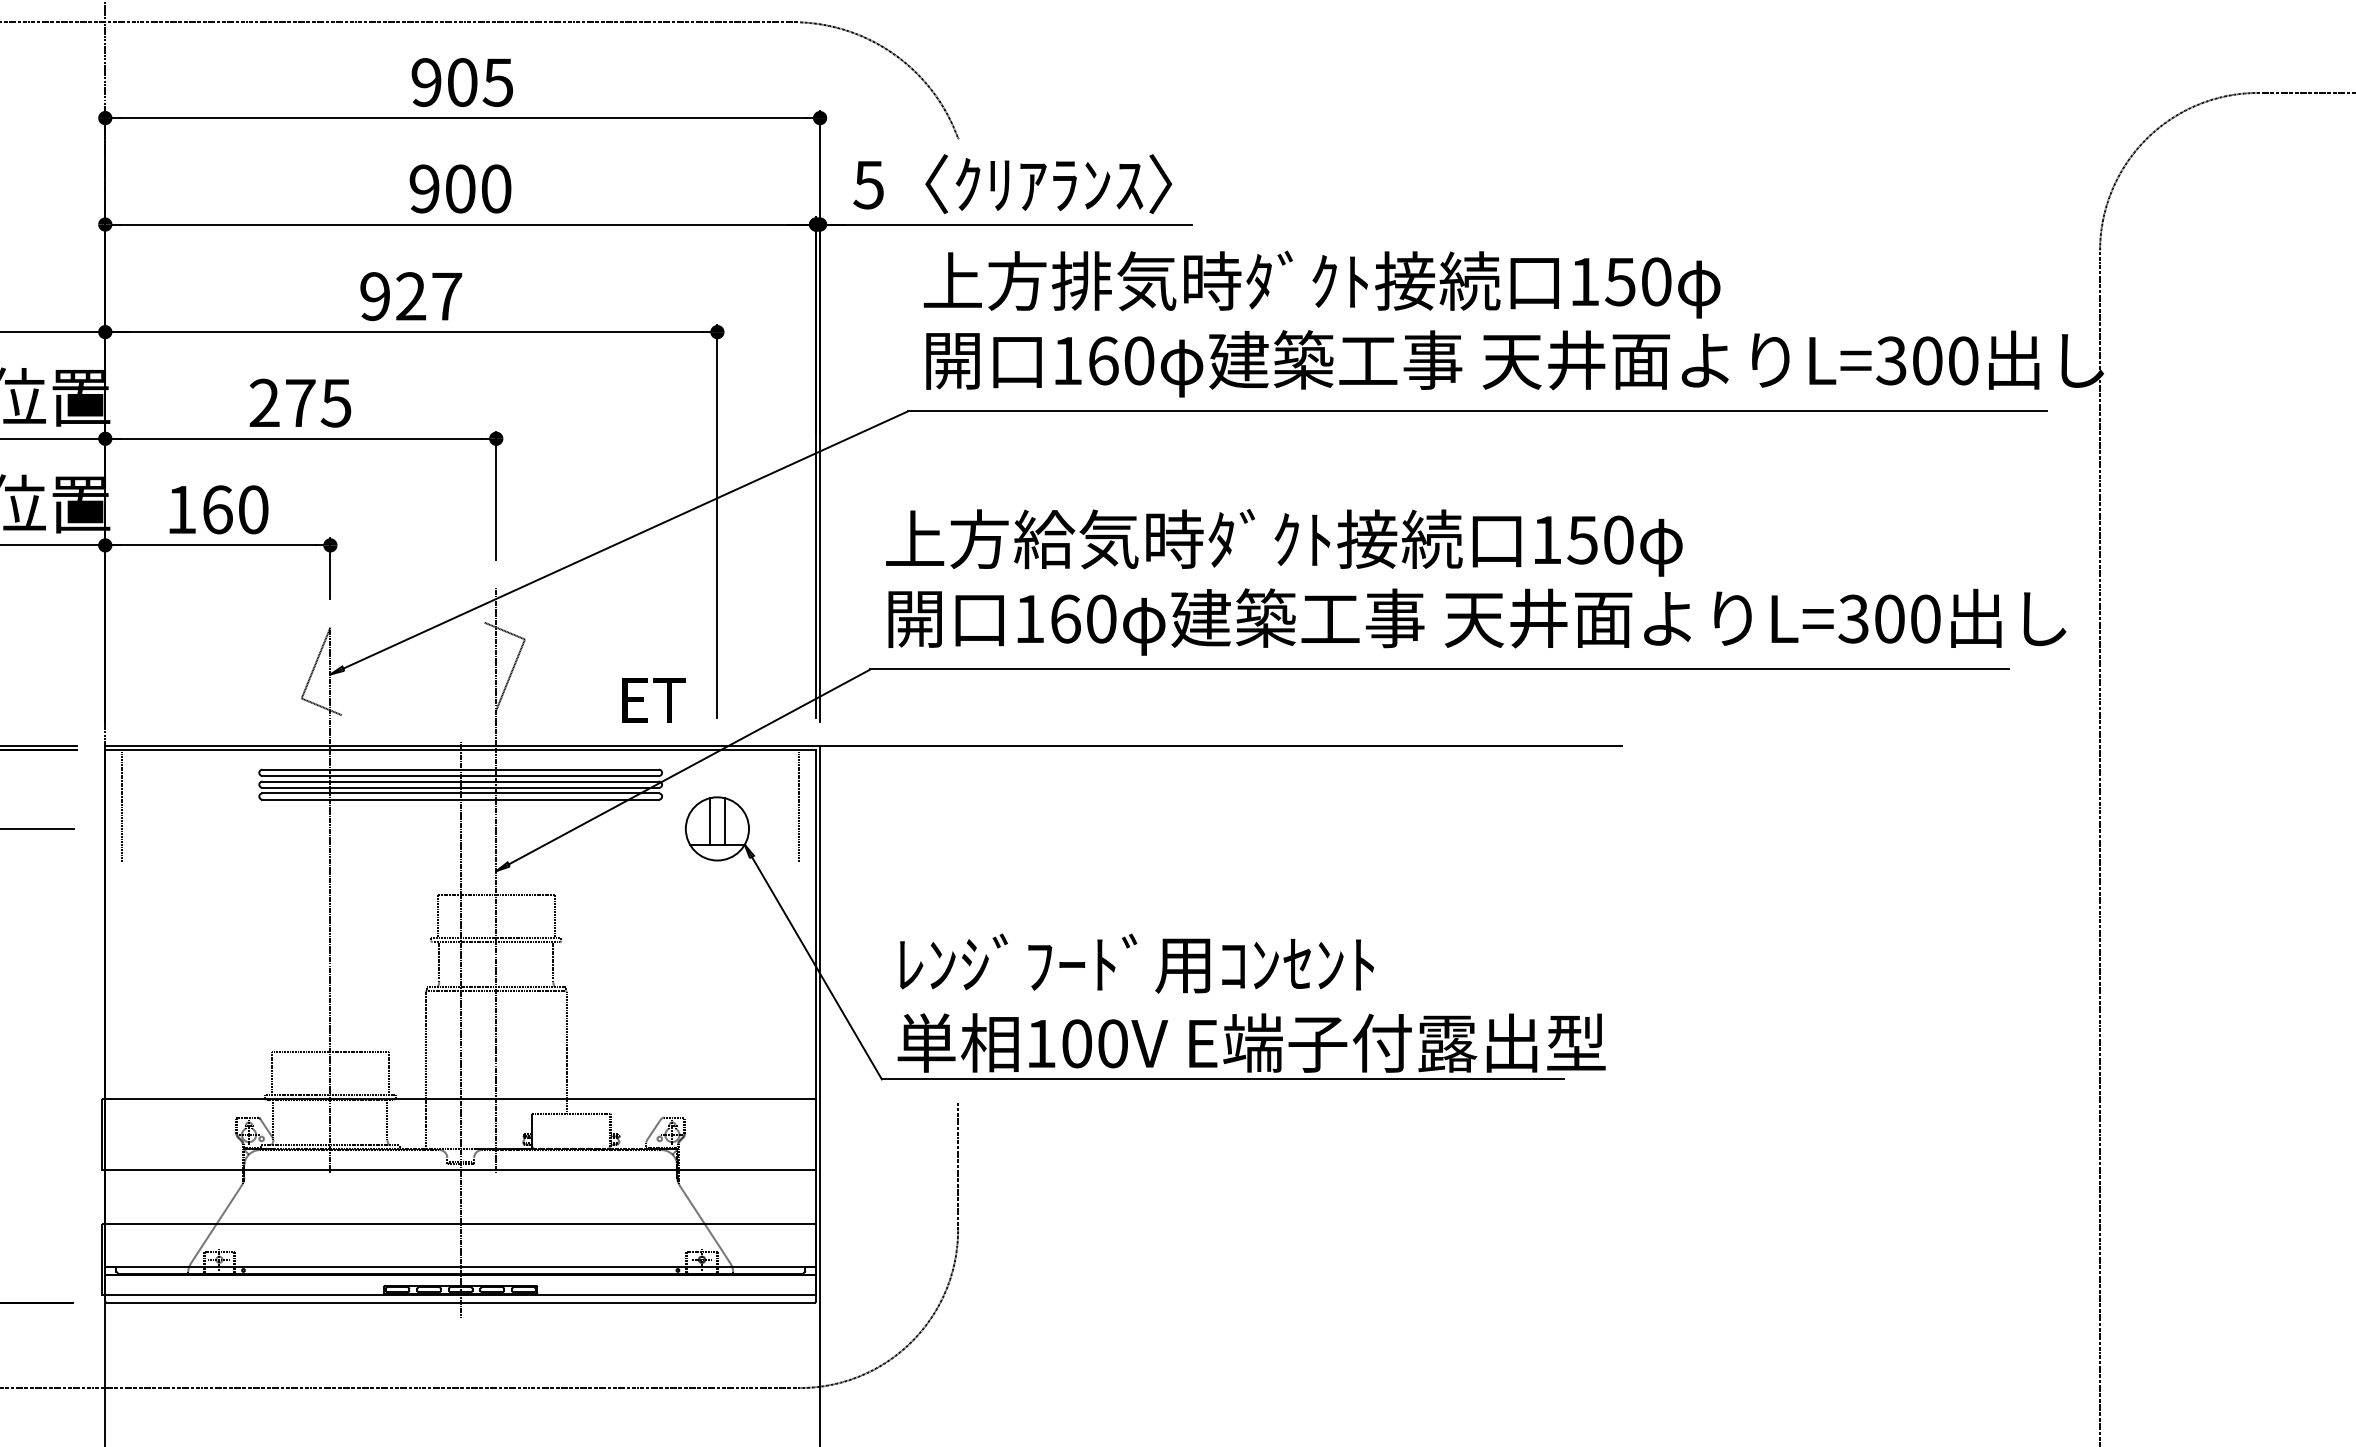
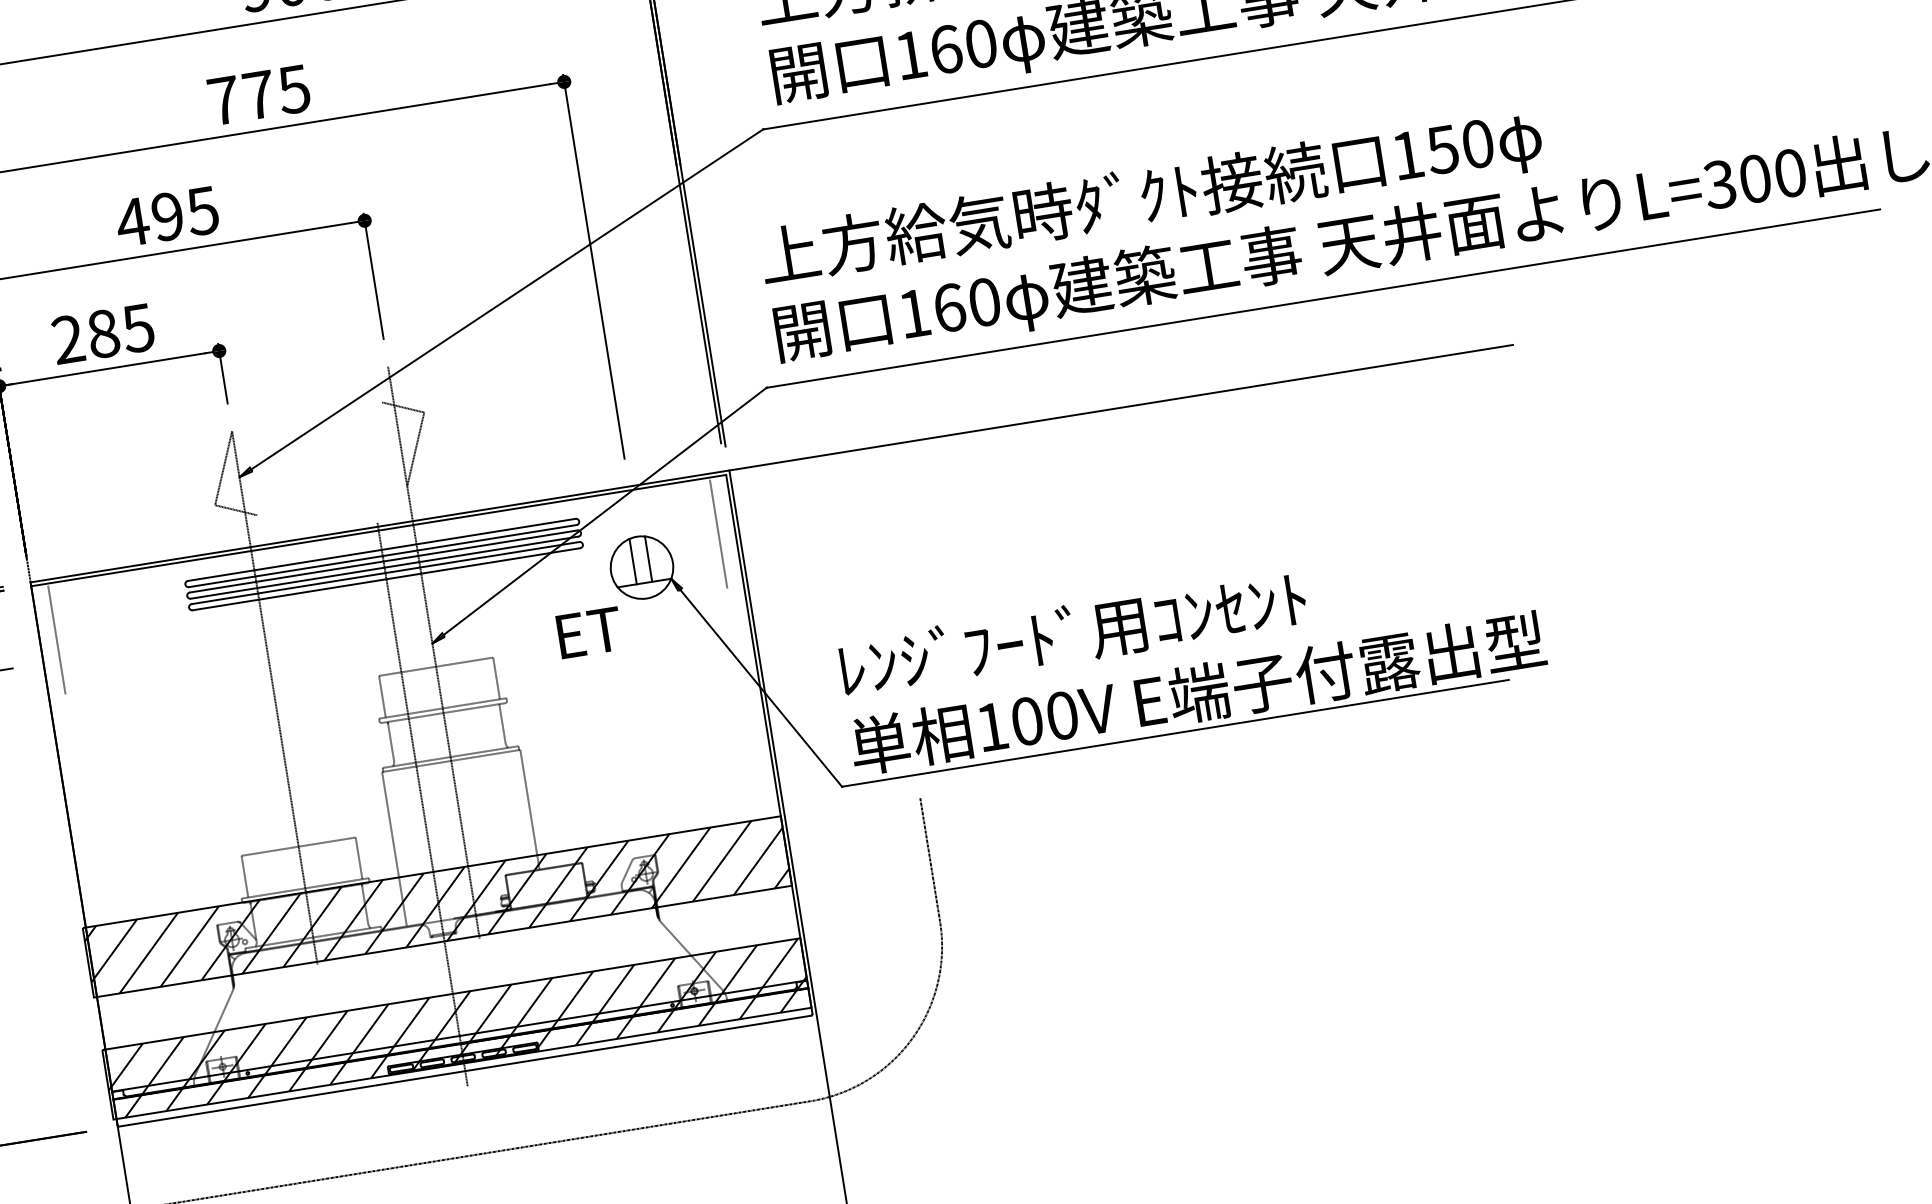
text: (411, 296) -> (259, 95), 927 -> 775
text: (281, 402) -> (149, 218), 275 -> 495
text: (217, 509) -> (103, 333), 160 -> 285
text: (653, 700) -> (589, 632), moved
hatch: (459, 1134) -> (437, 906), added
hatch: (459, 1258) -> (457, 1027), added

